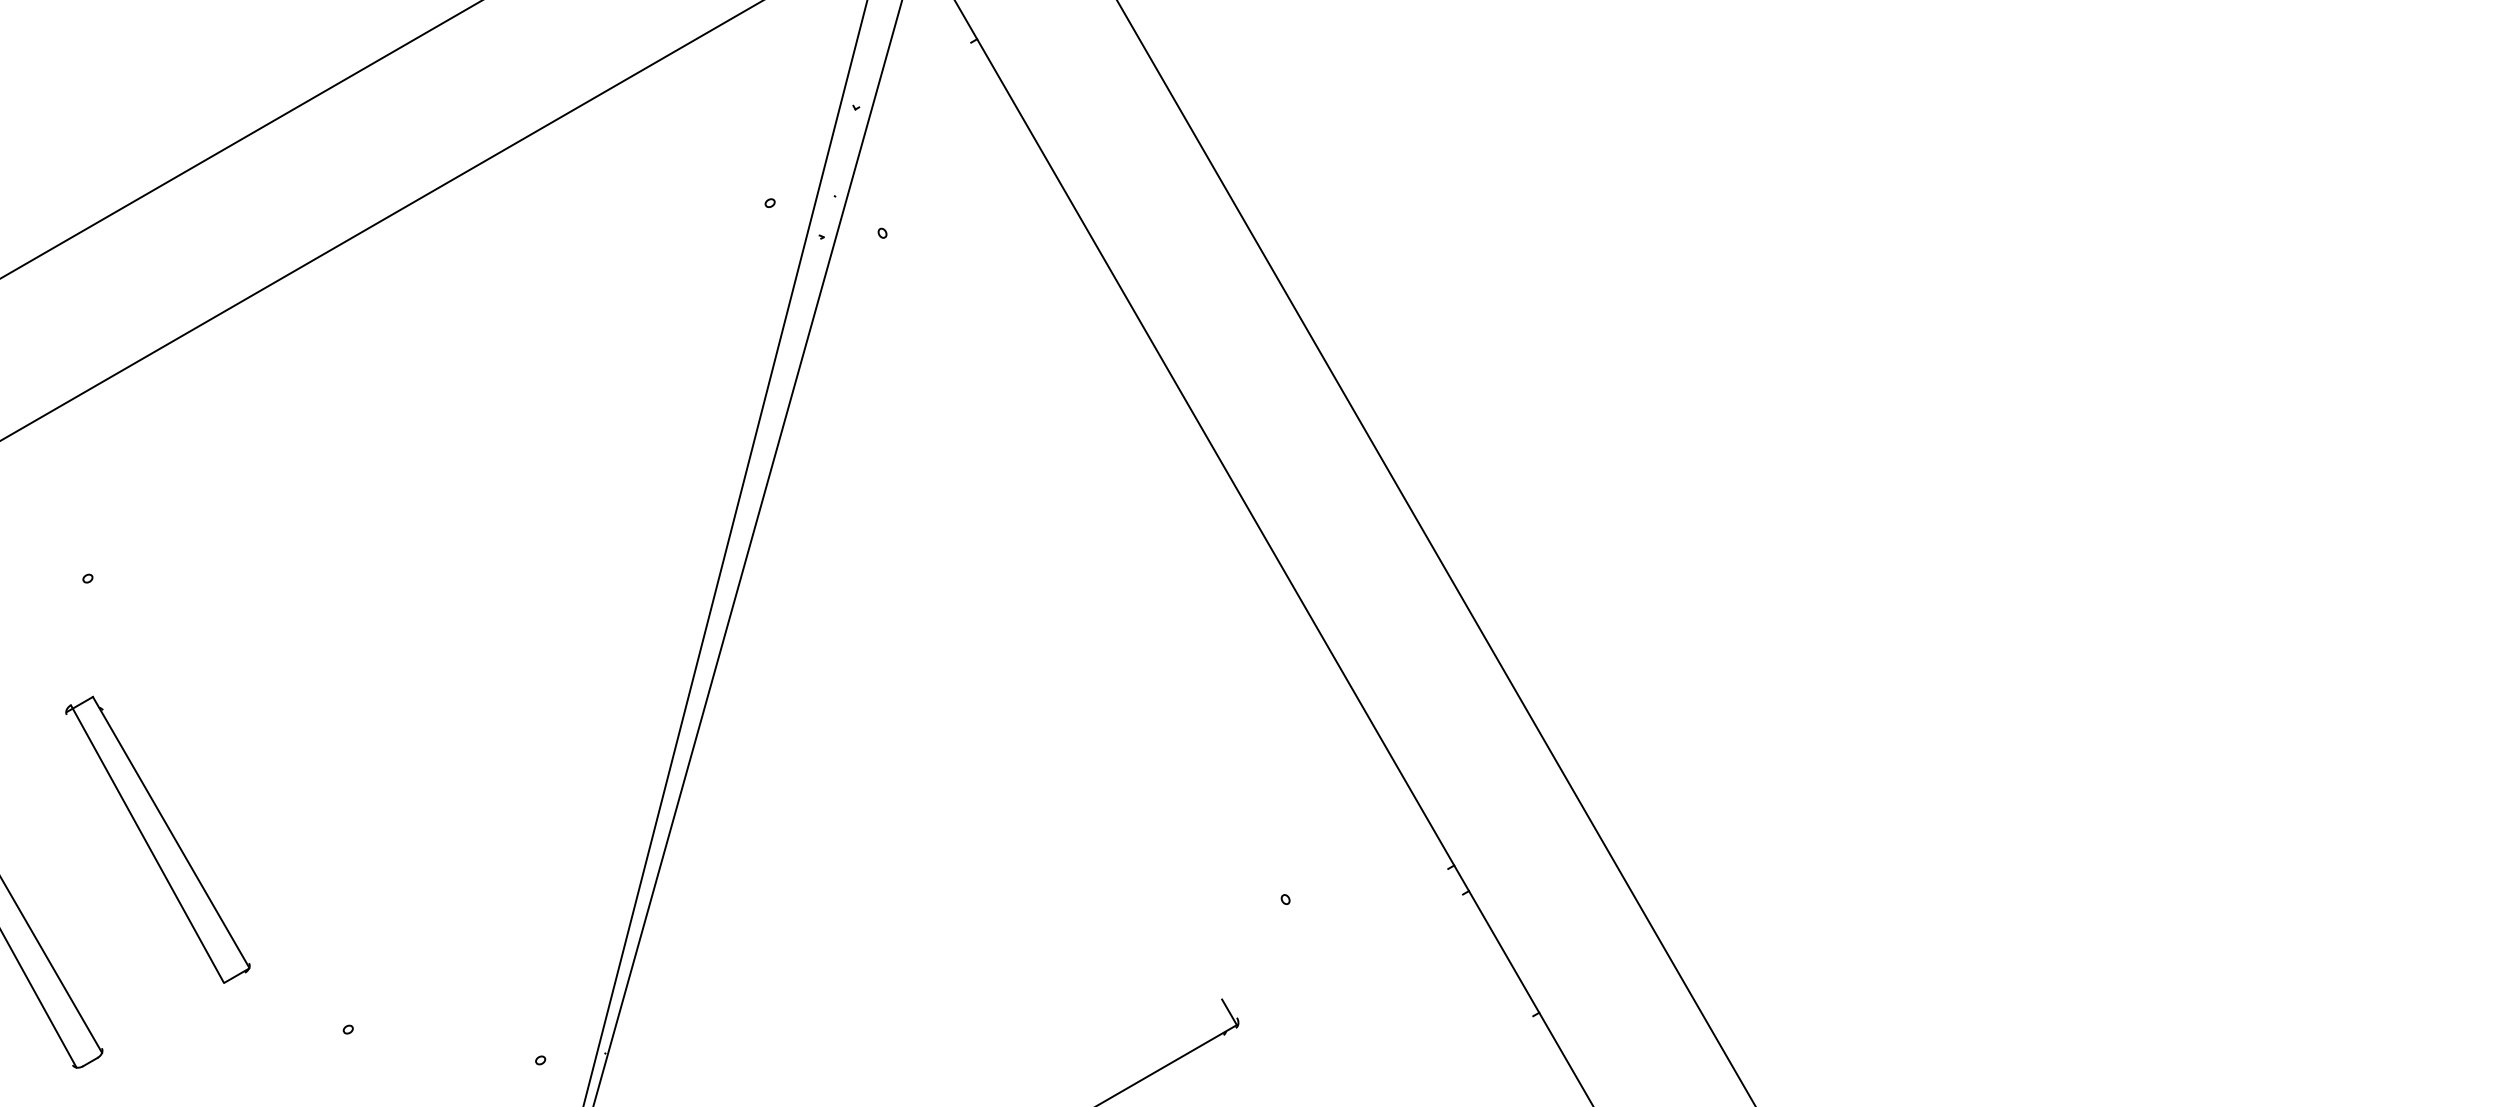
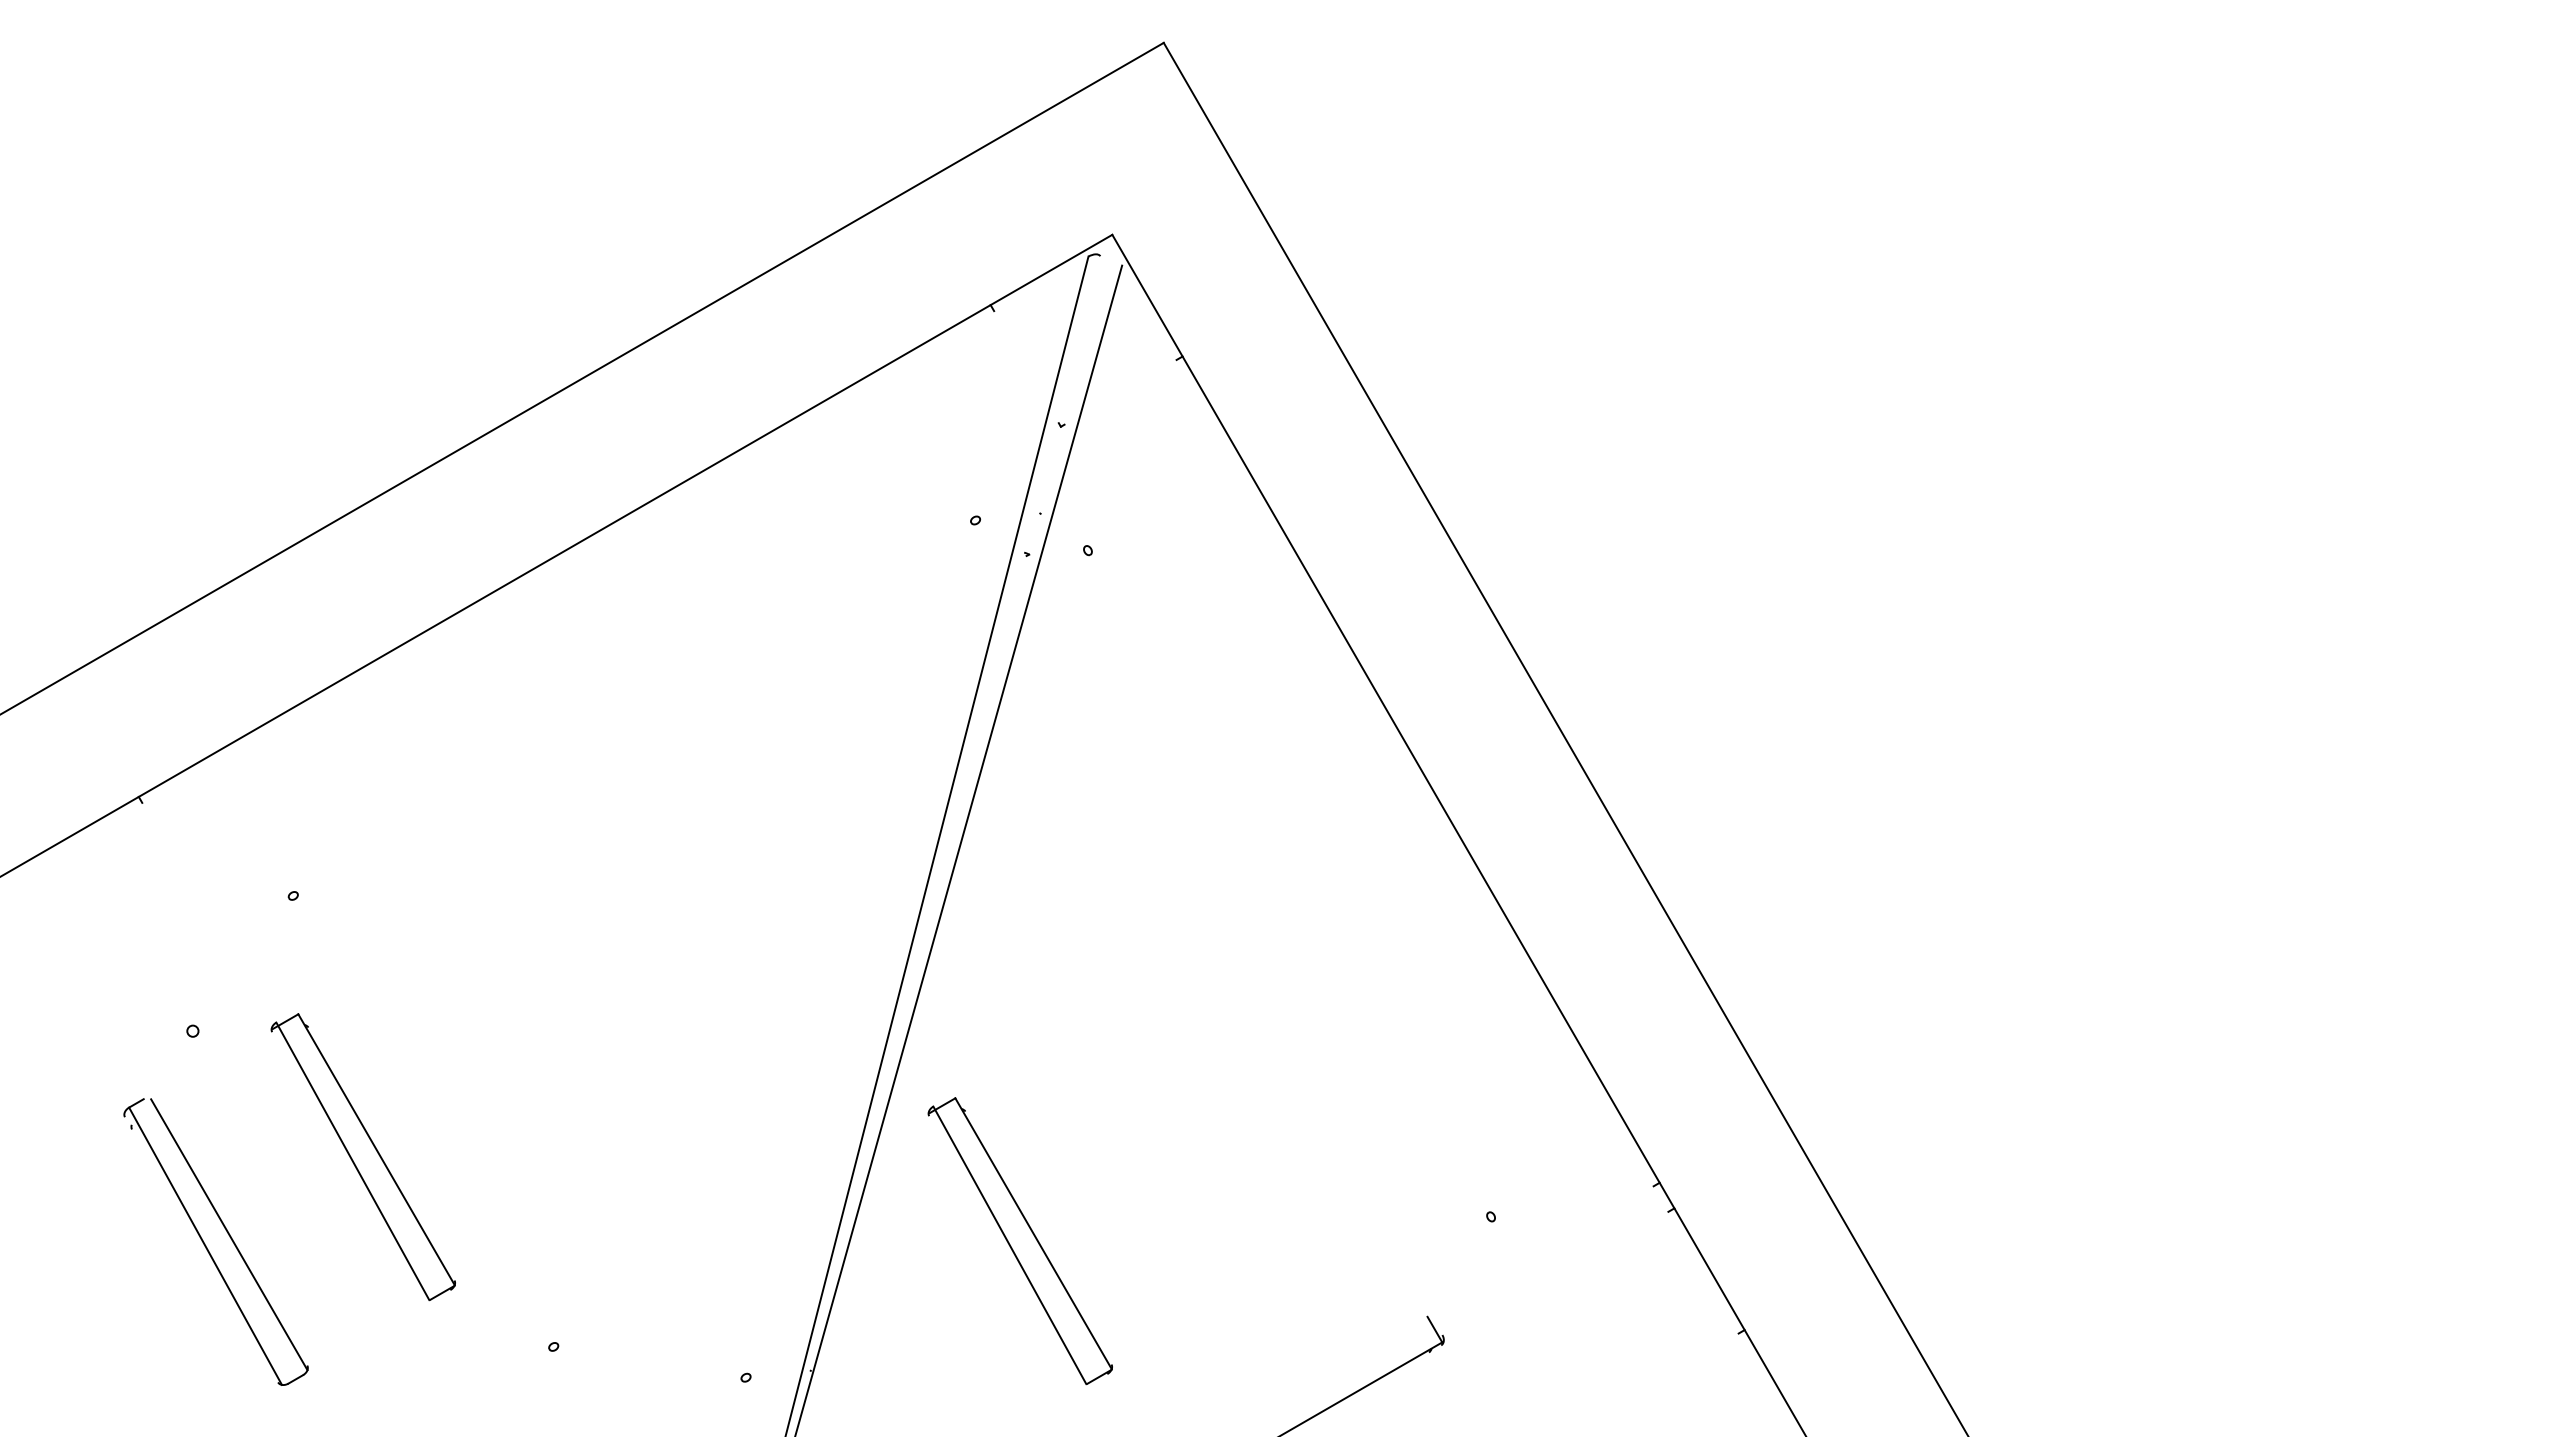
part: (814, 924) -> (1019, 1241), added

